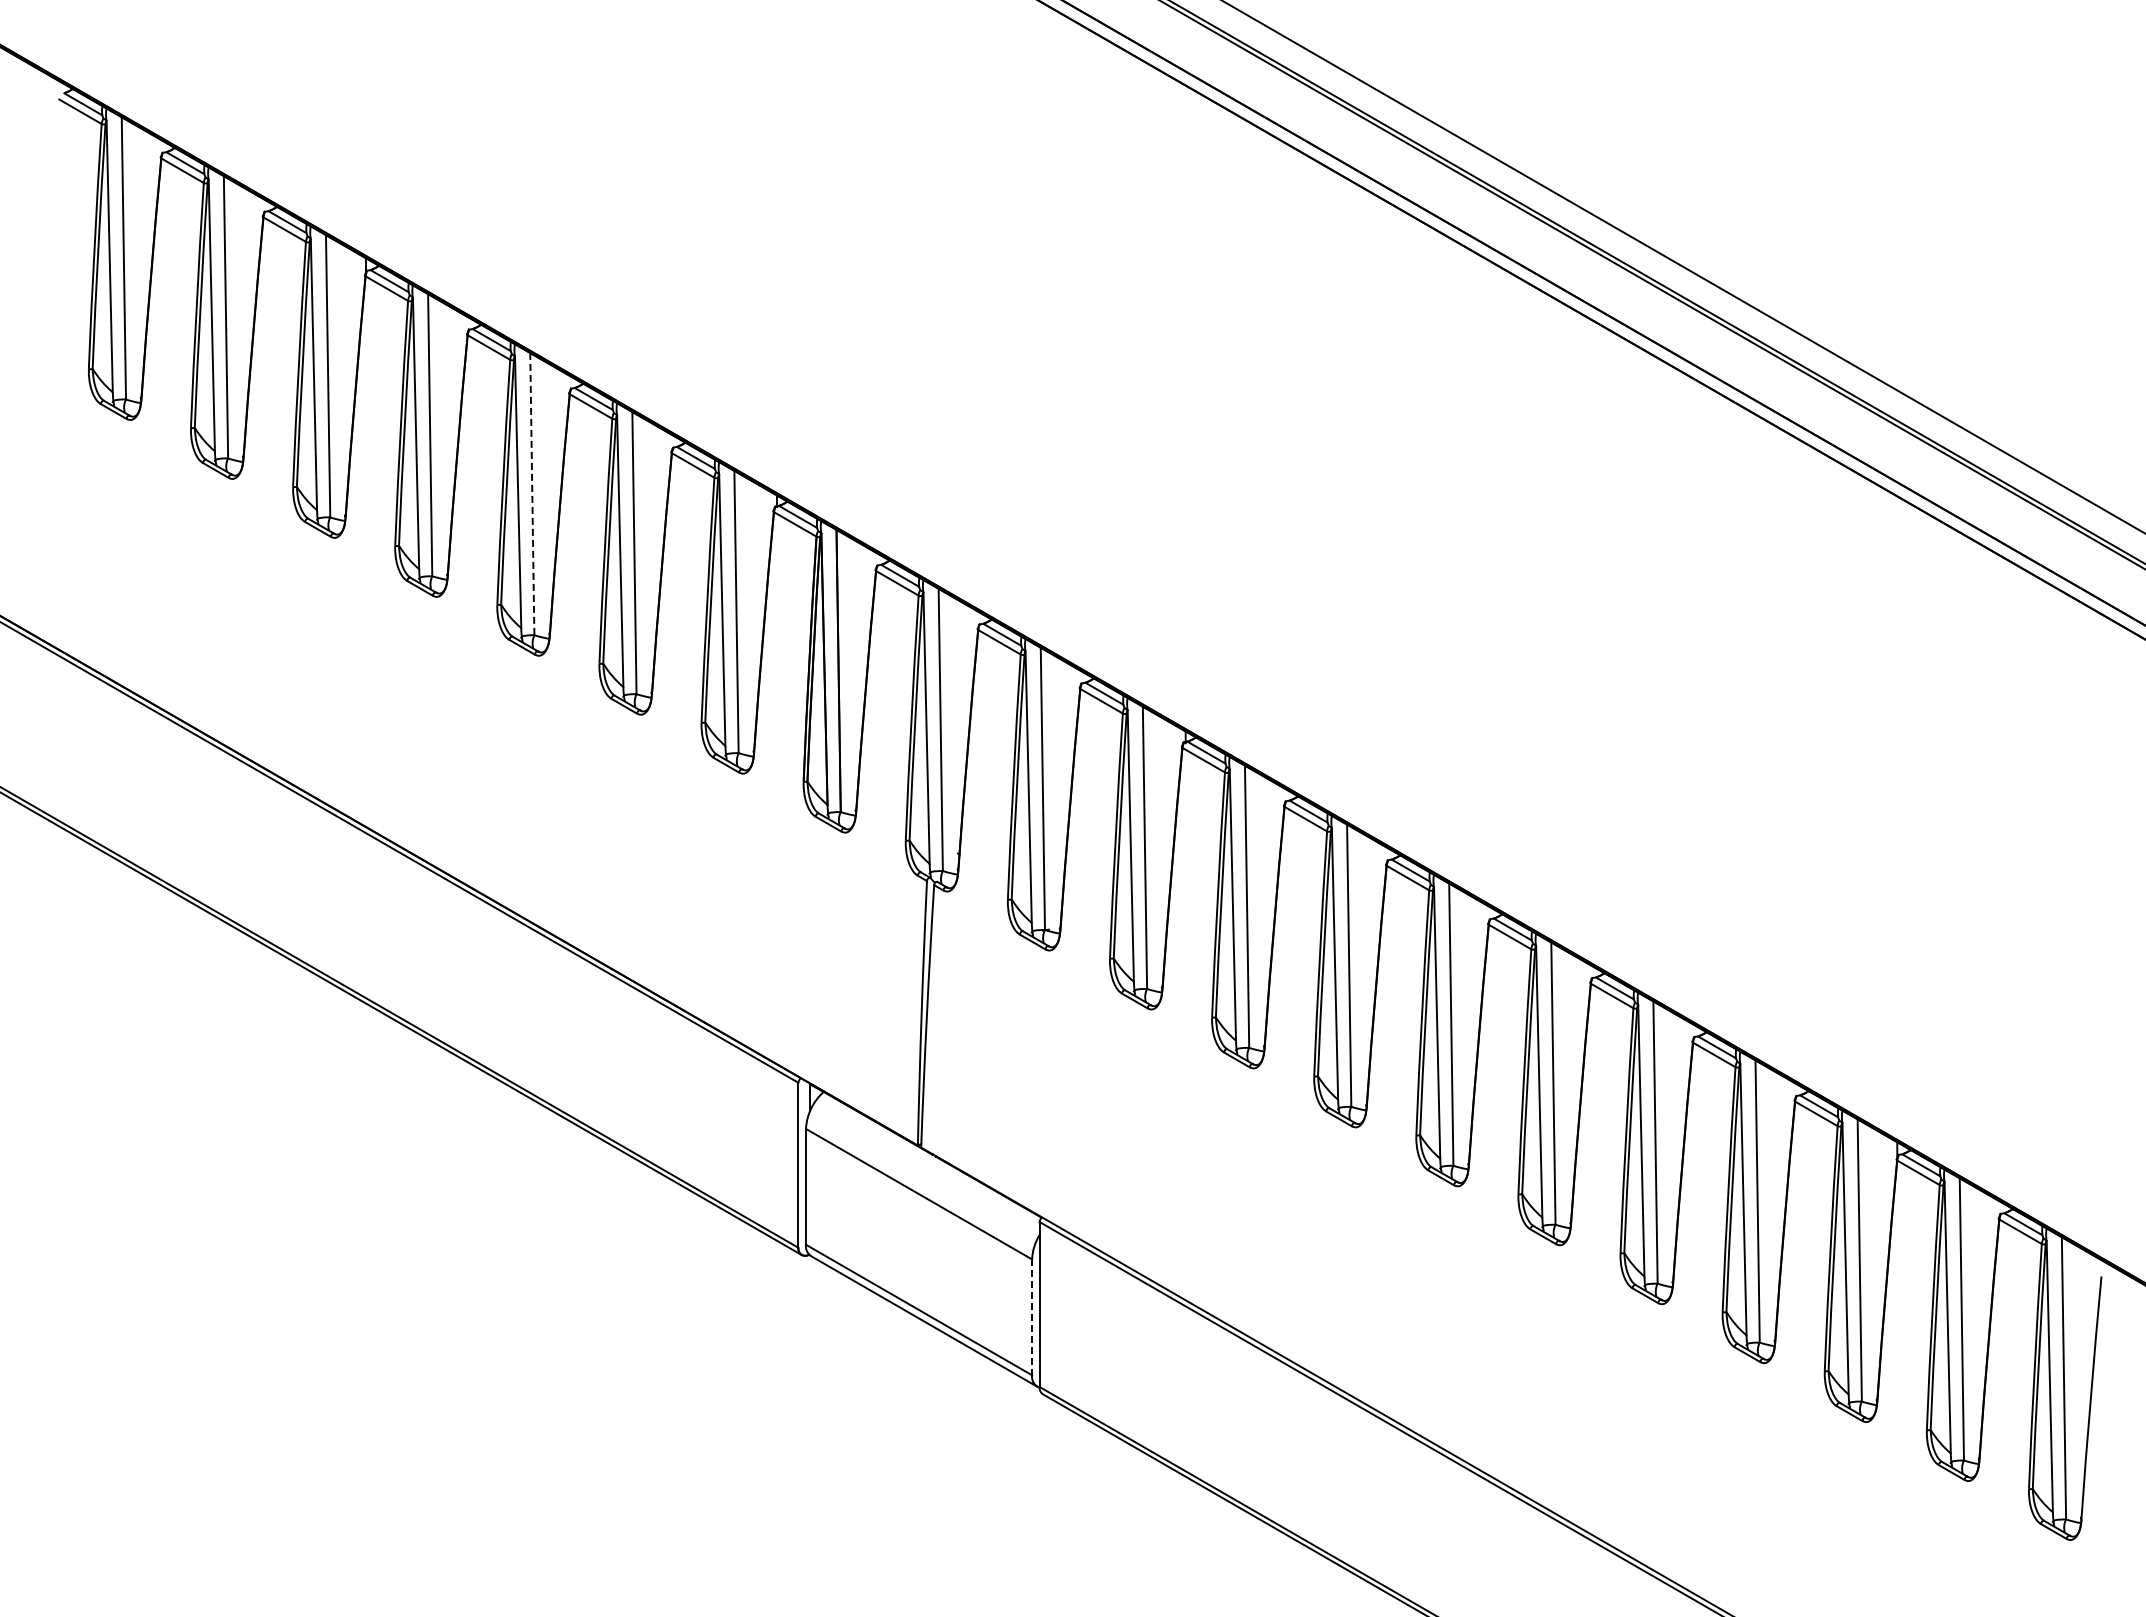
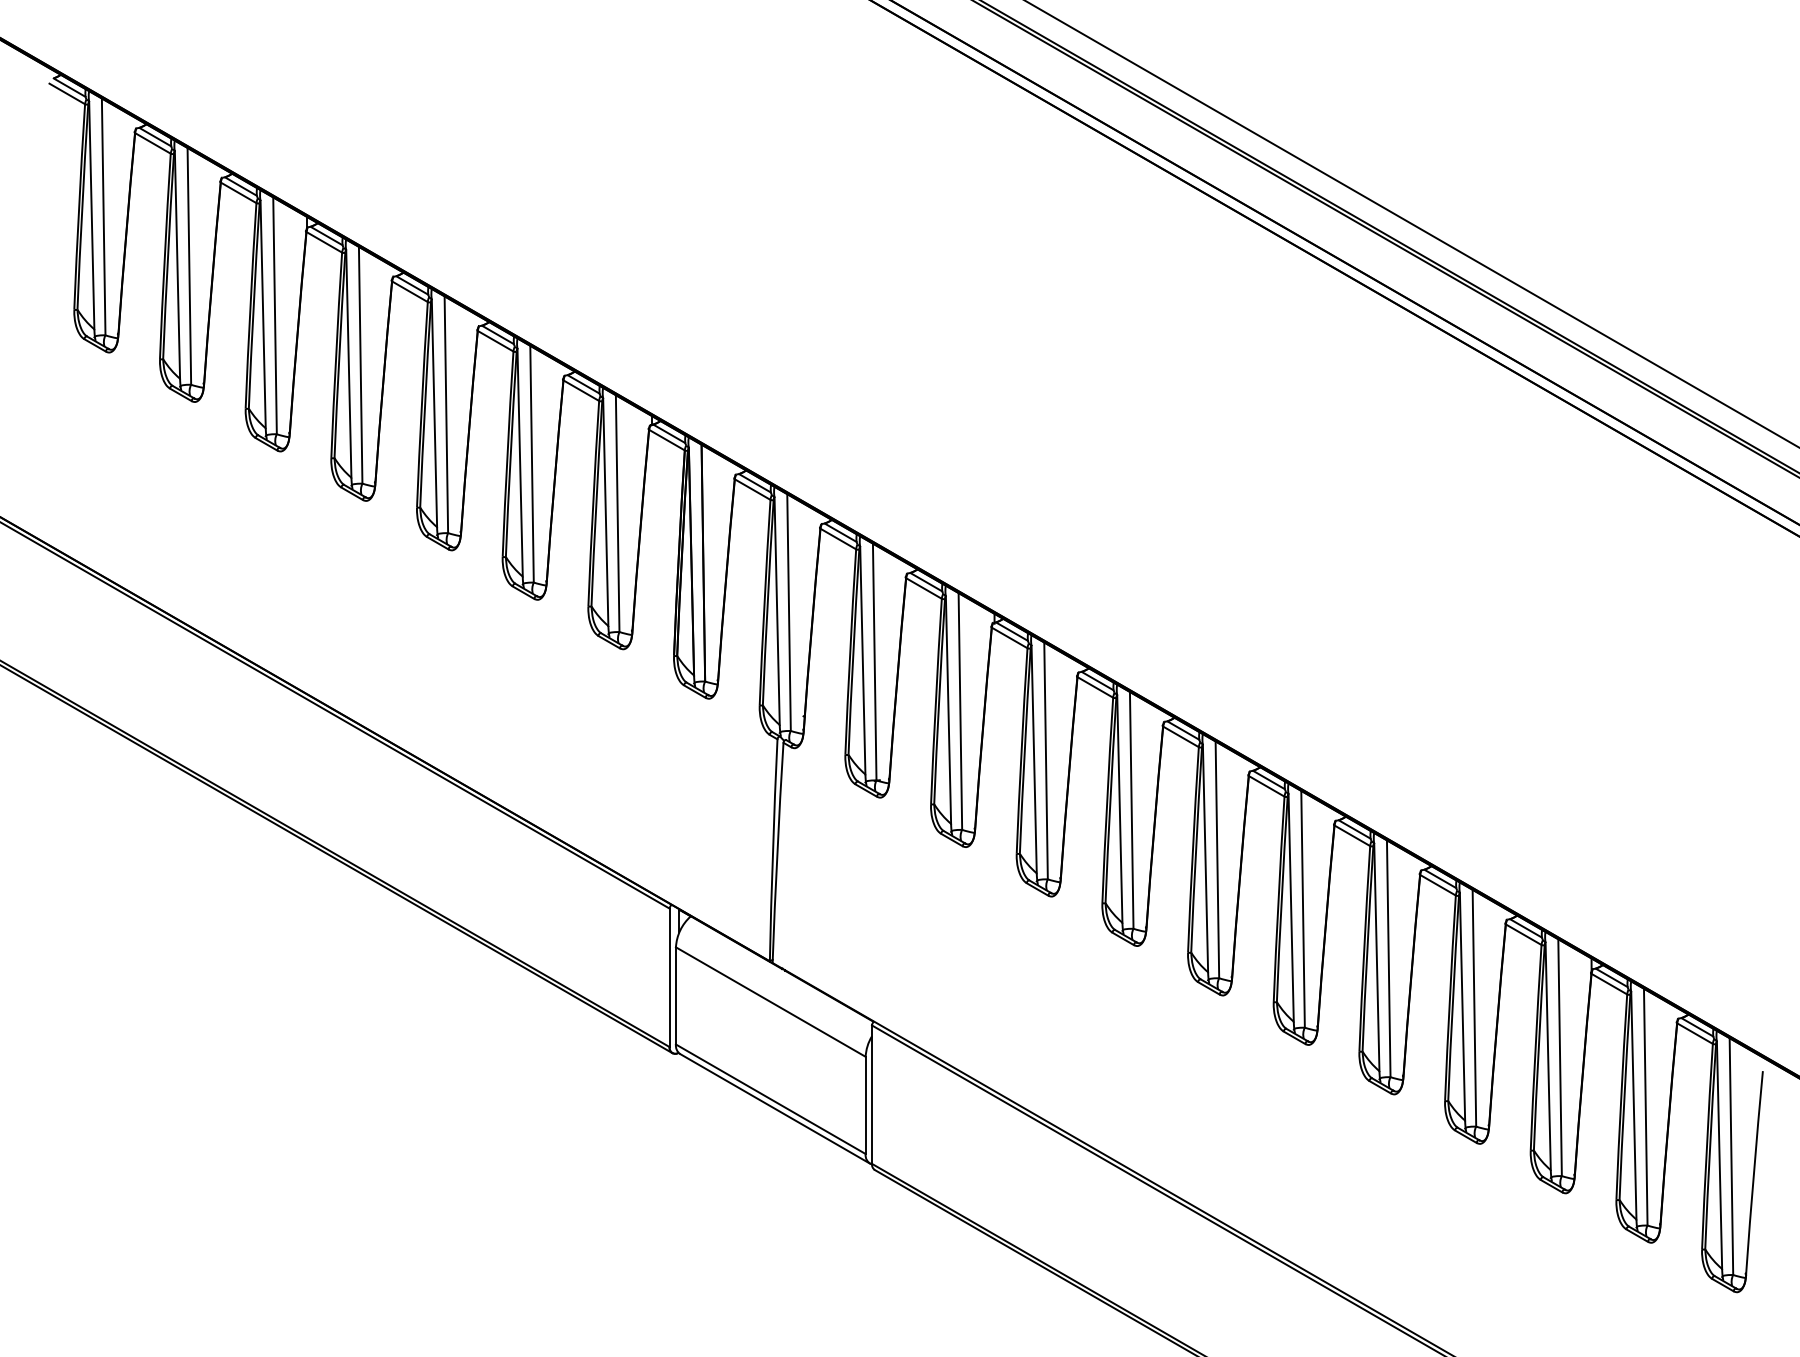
line: (532, 494) -> (446, 415), dashed -> solid
line: (1032, 1317) -> (866, 1105), dashed -> solid

